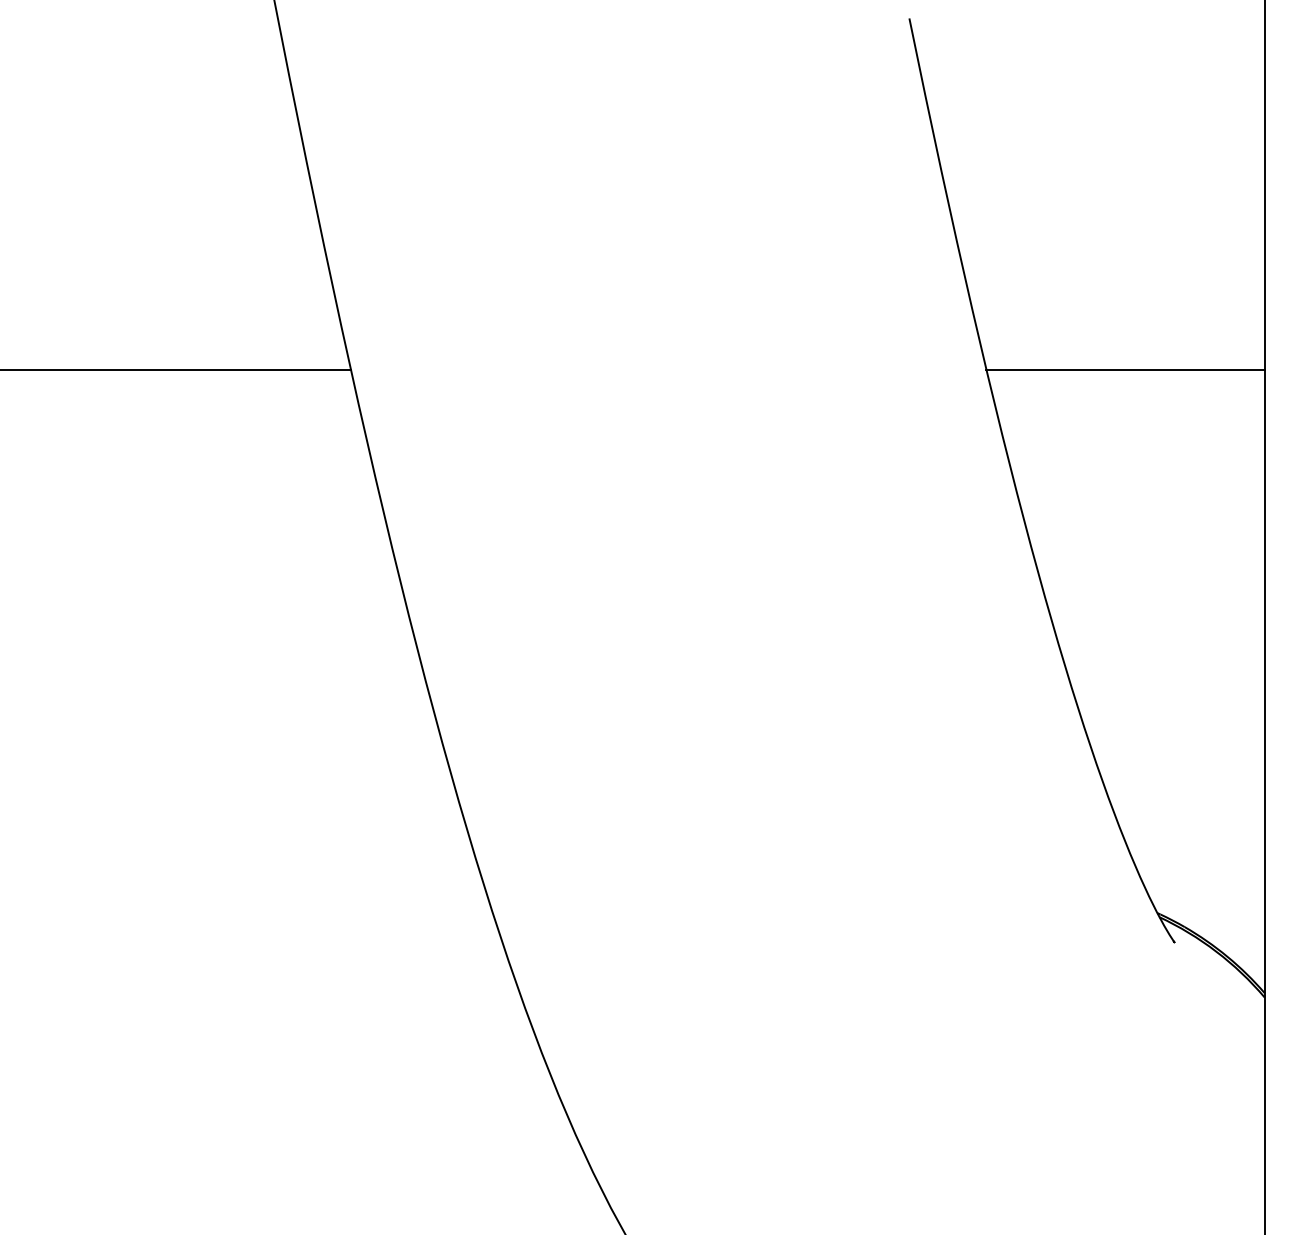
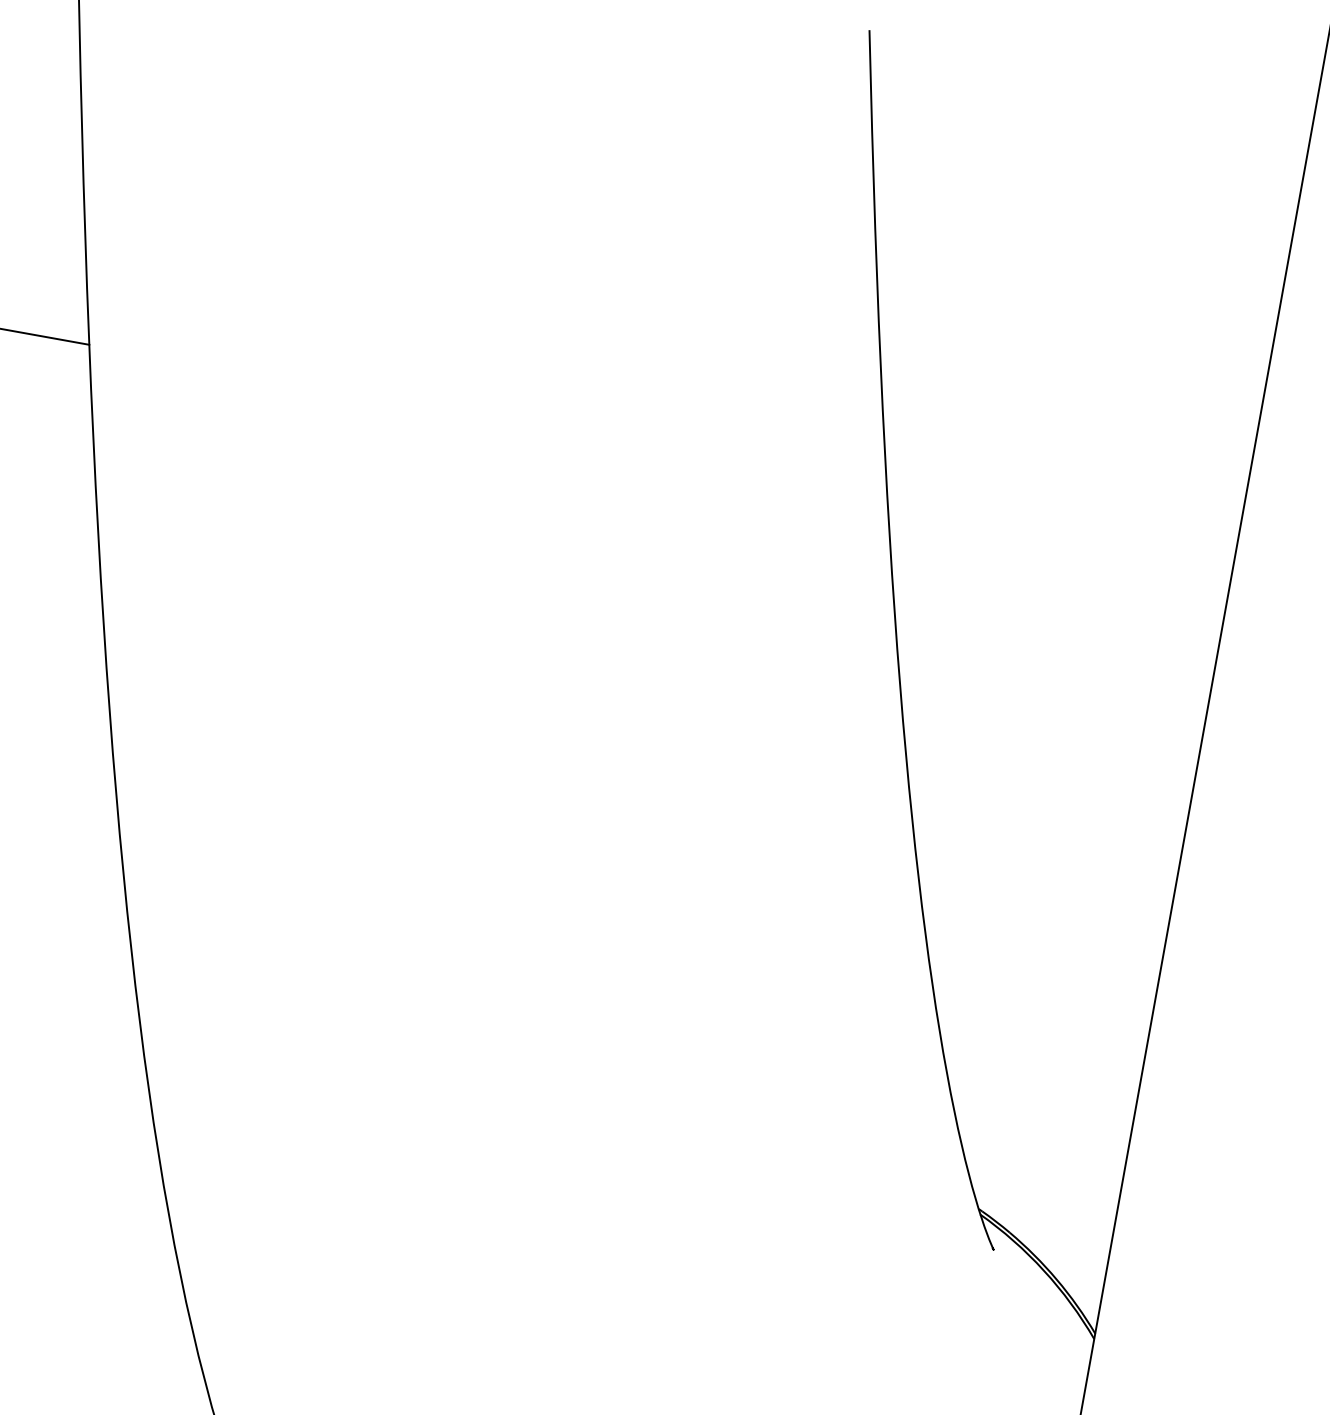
line: (1125, 369) -> (1061, 519), removed

